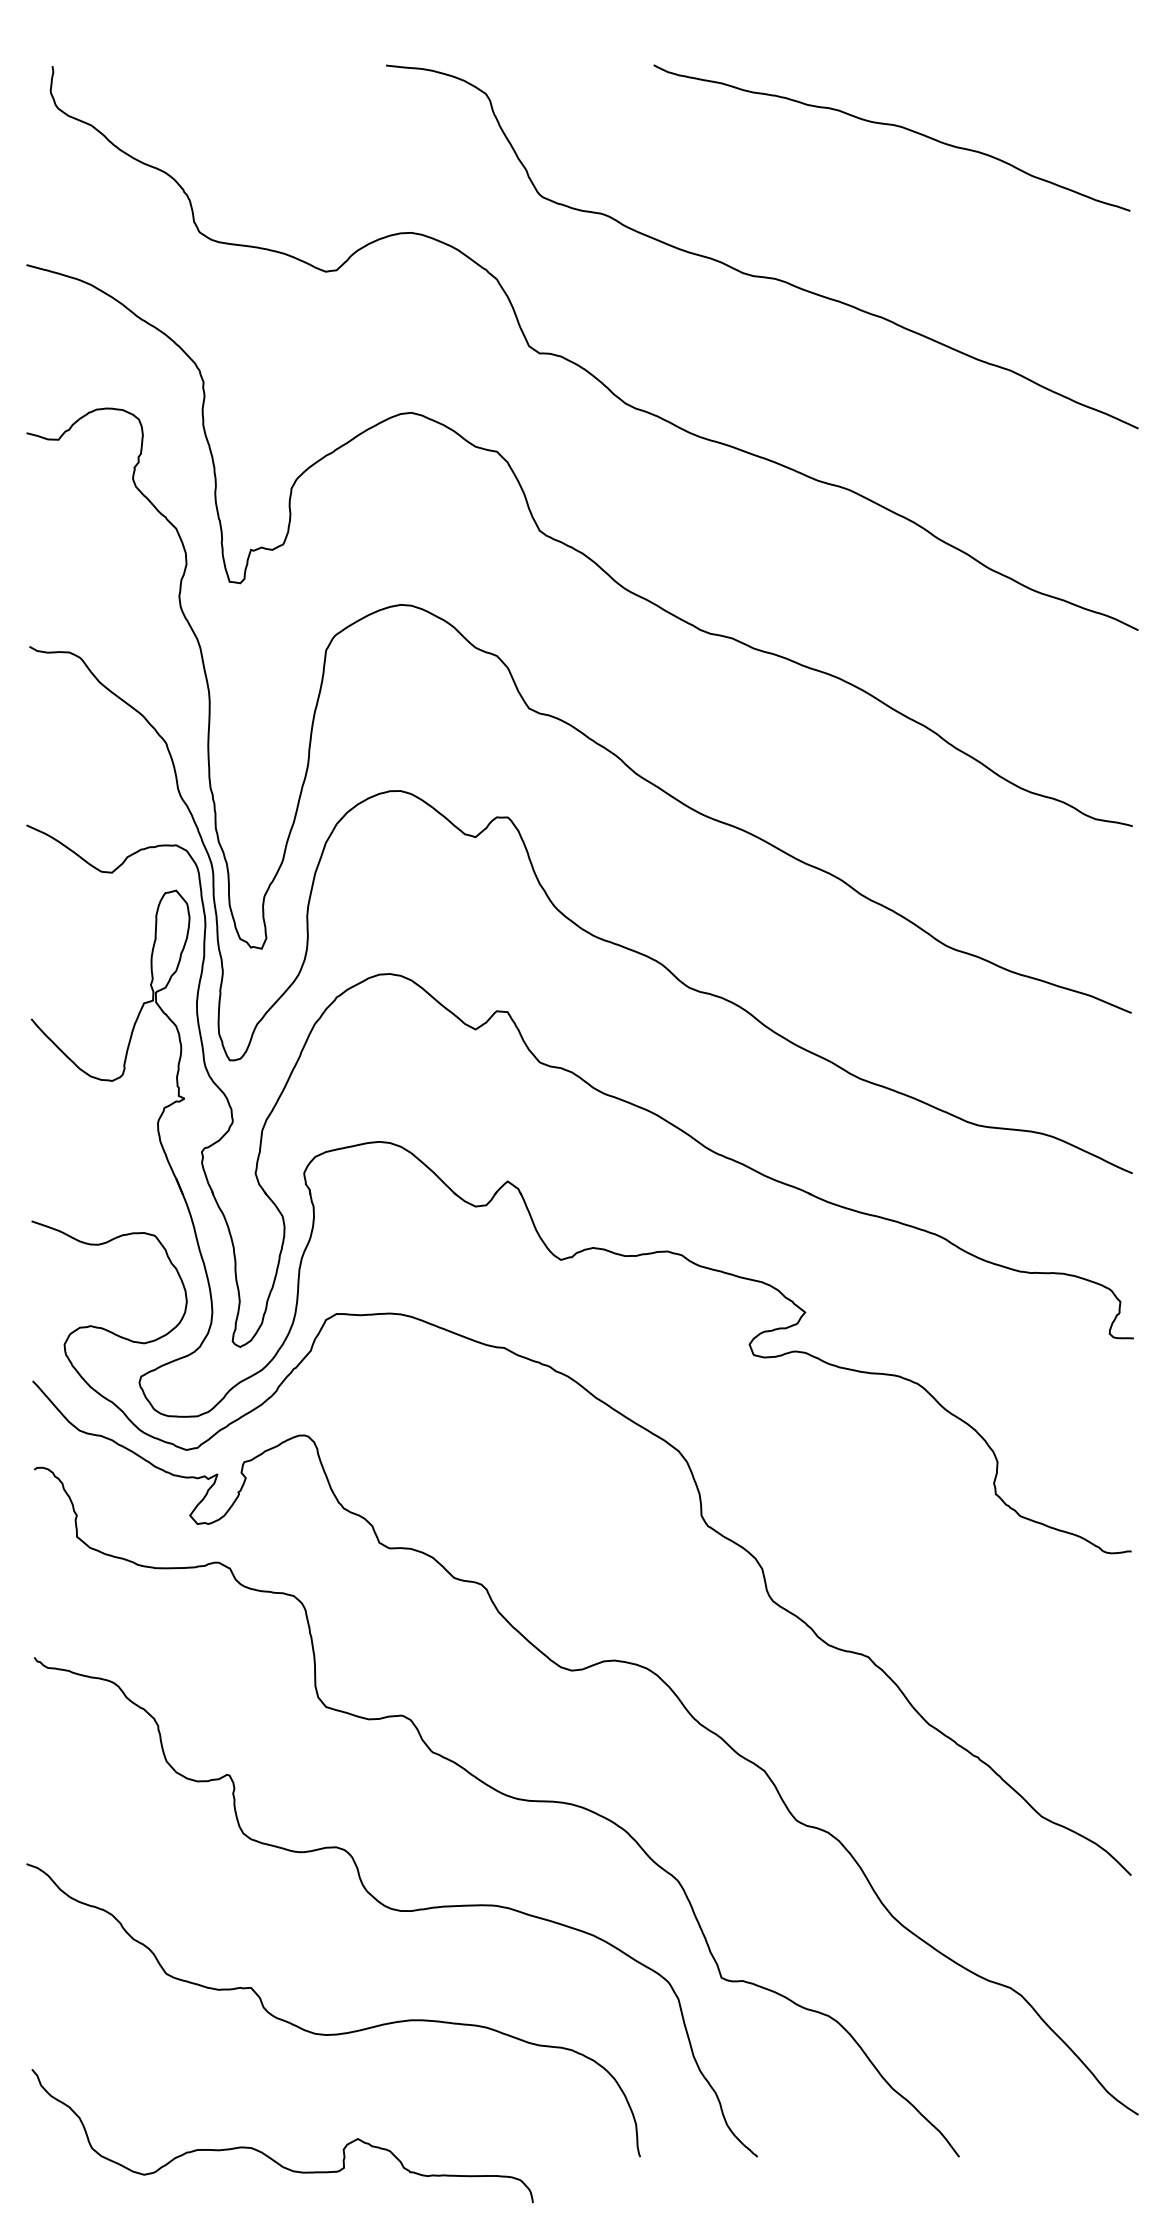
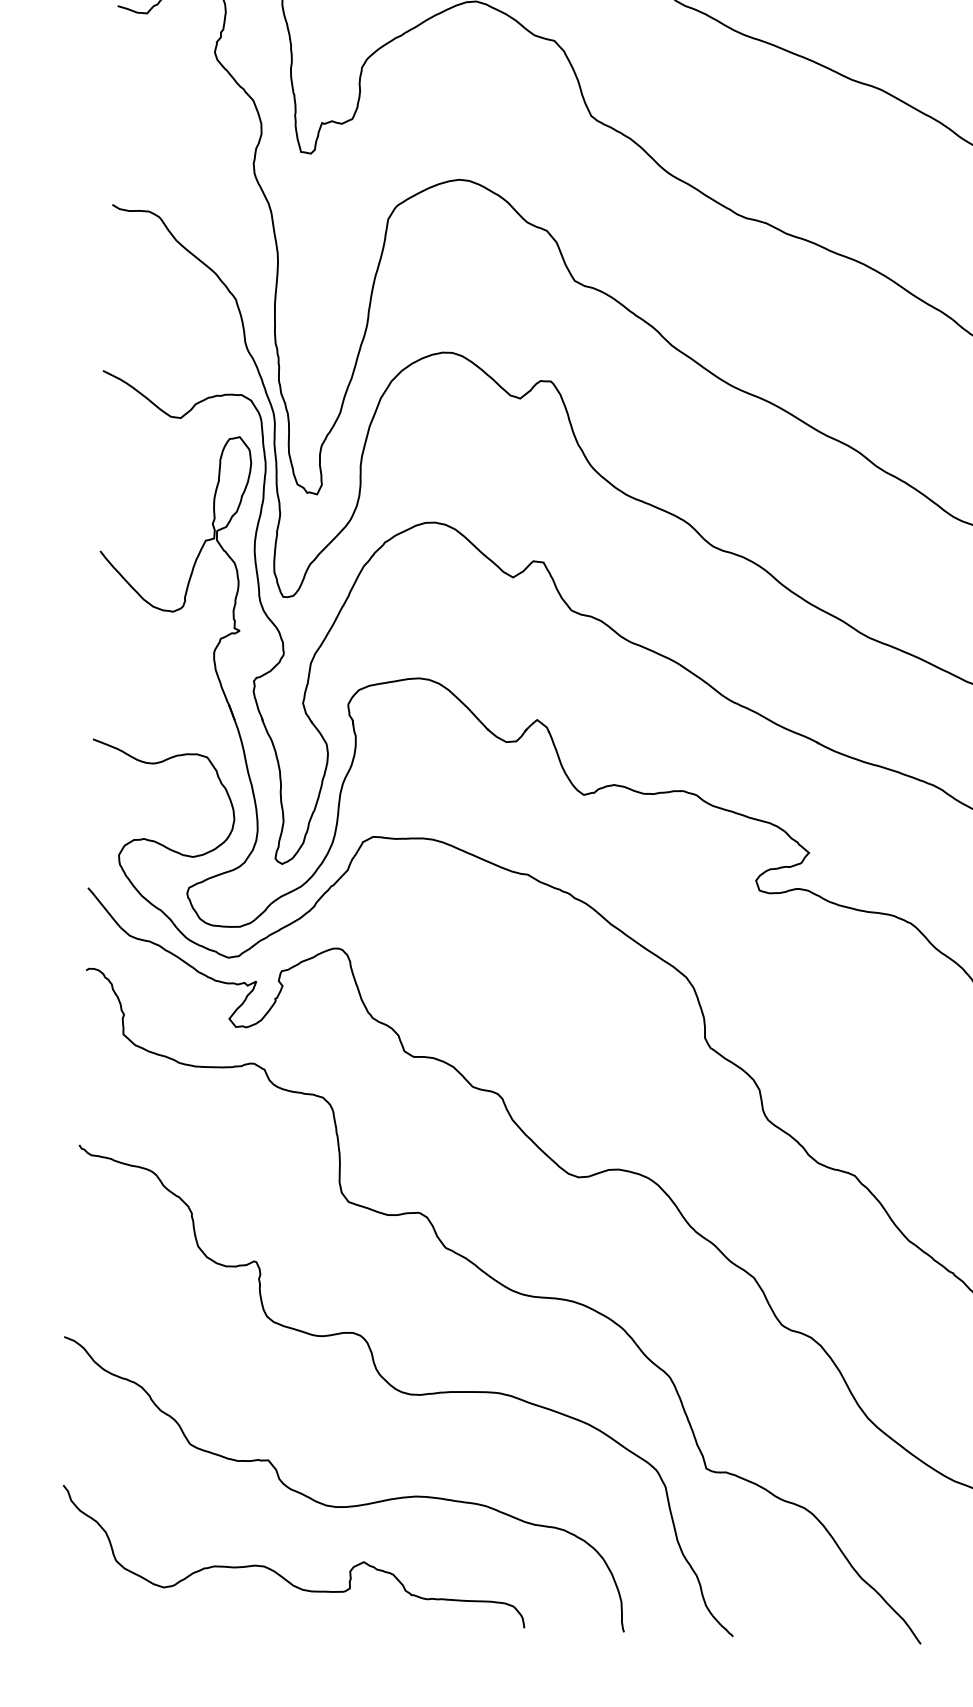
curve: (268, 2155) -> (280, 1574), moved

